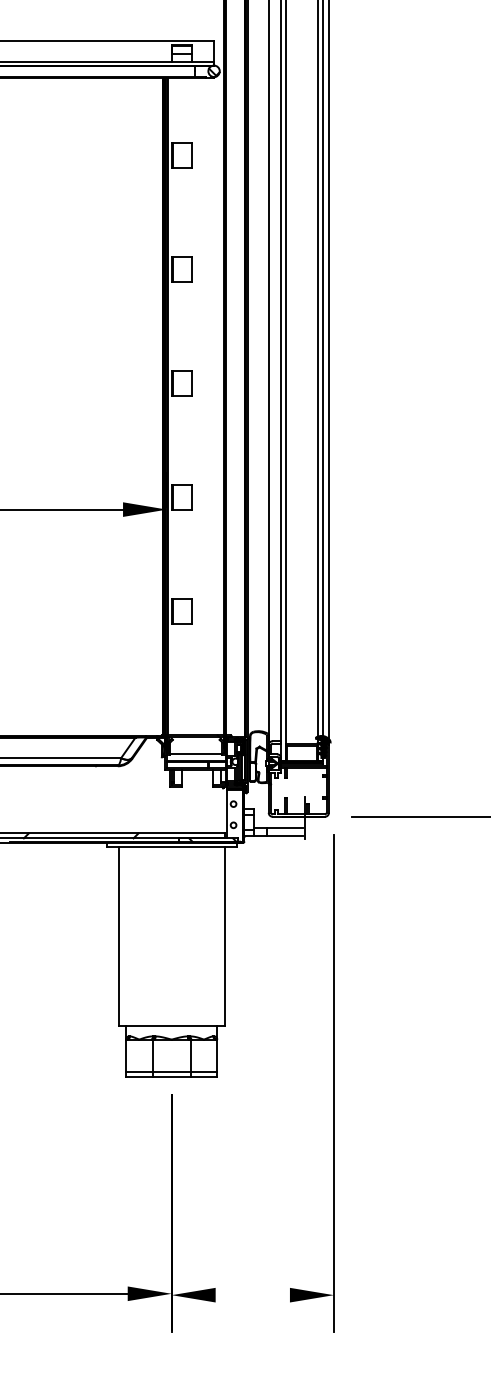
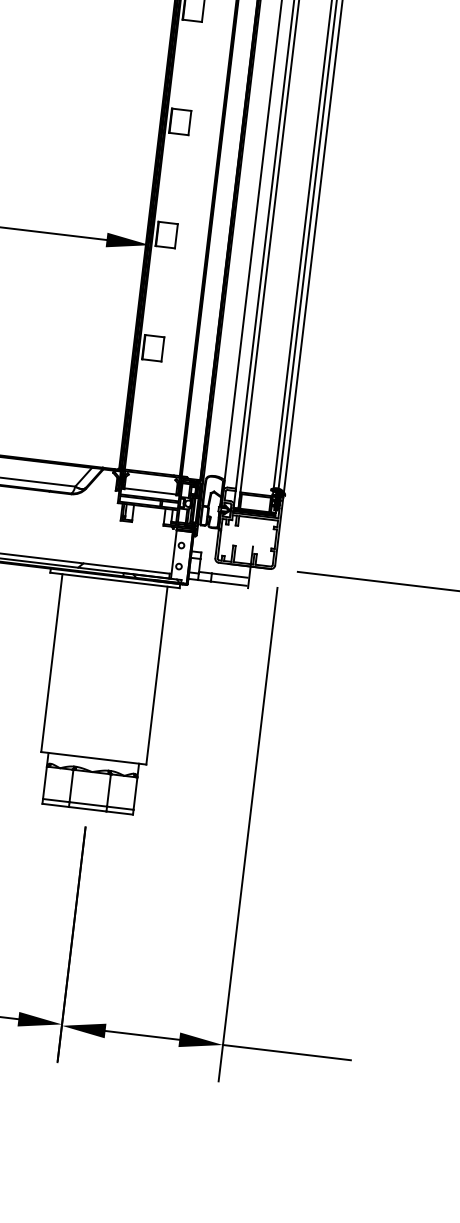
line: (252, 1295) -> (142, 1035), added
line: (397, 1295) -> (286, 1052), added

